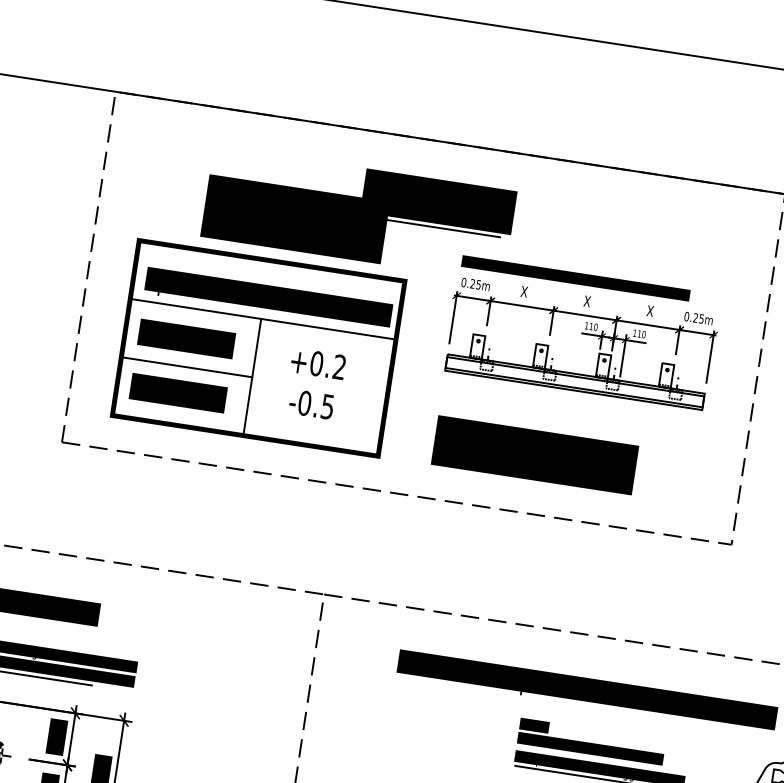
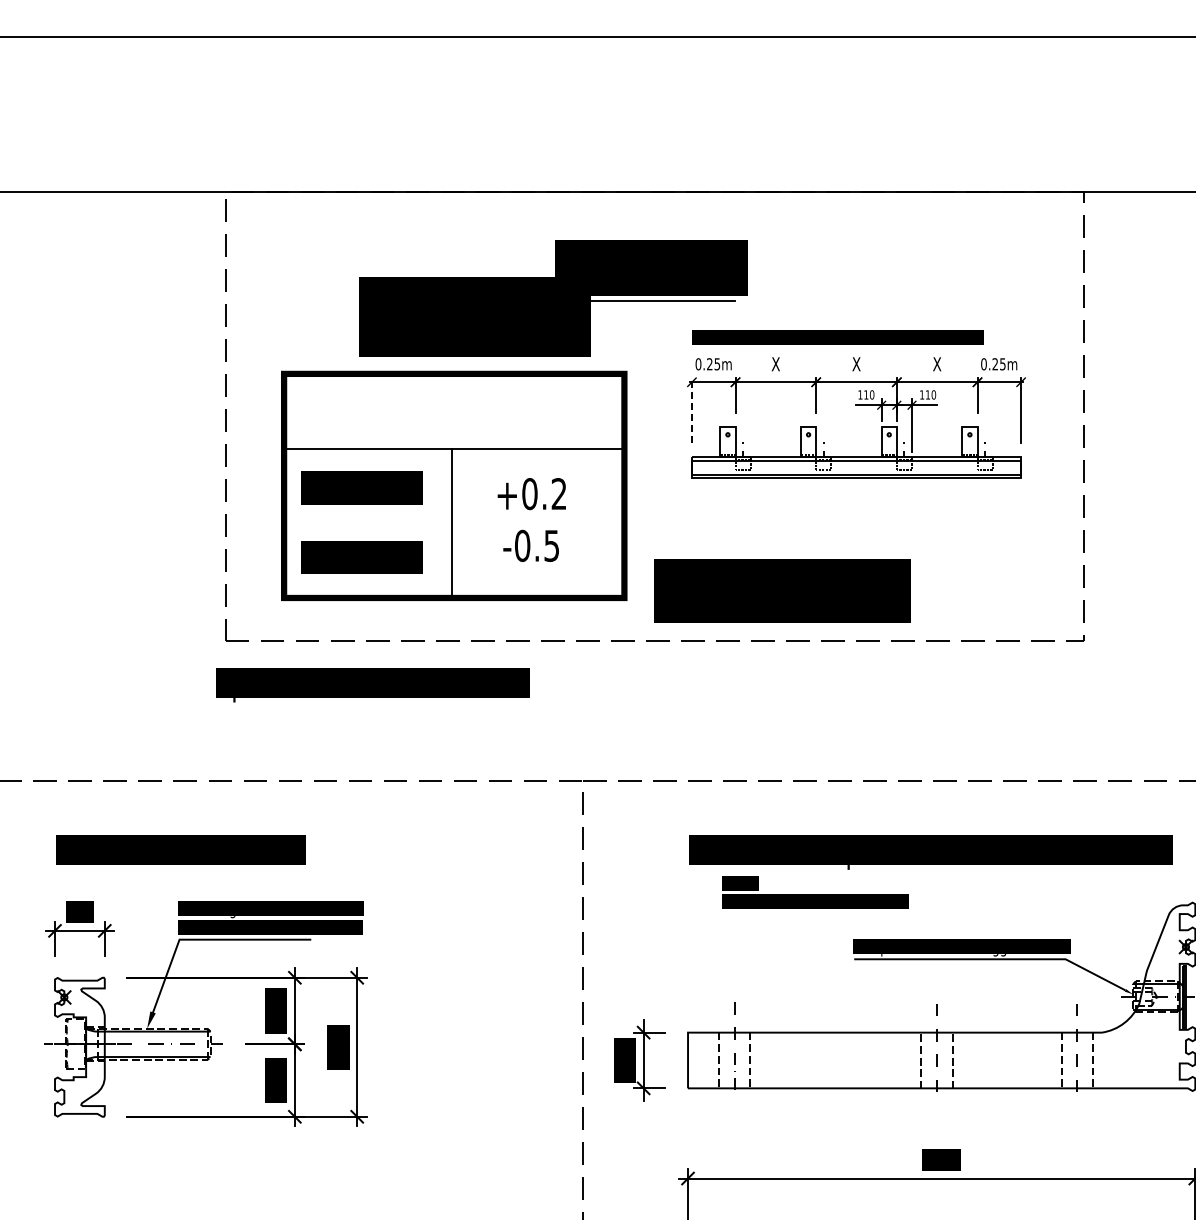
text: (268, 299) -> (372, 685), moved
line: (452, 317) -> (691, 410), solid -> dashed
line: (186, 367) -> (367, 523), removed
text: (535, 455) -> (782, 590), moved
text: (591, 741) -> (815, 892), moved

